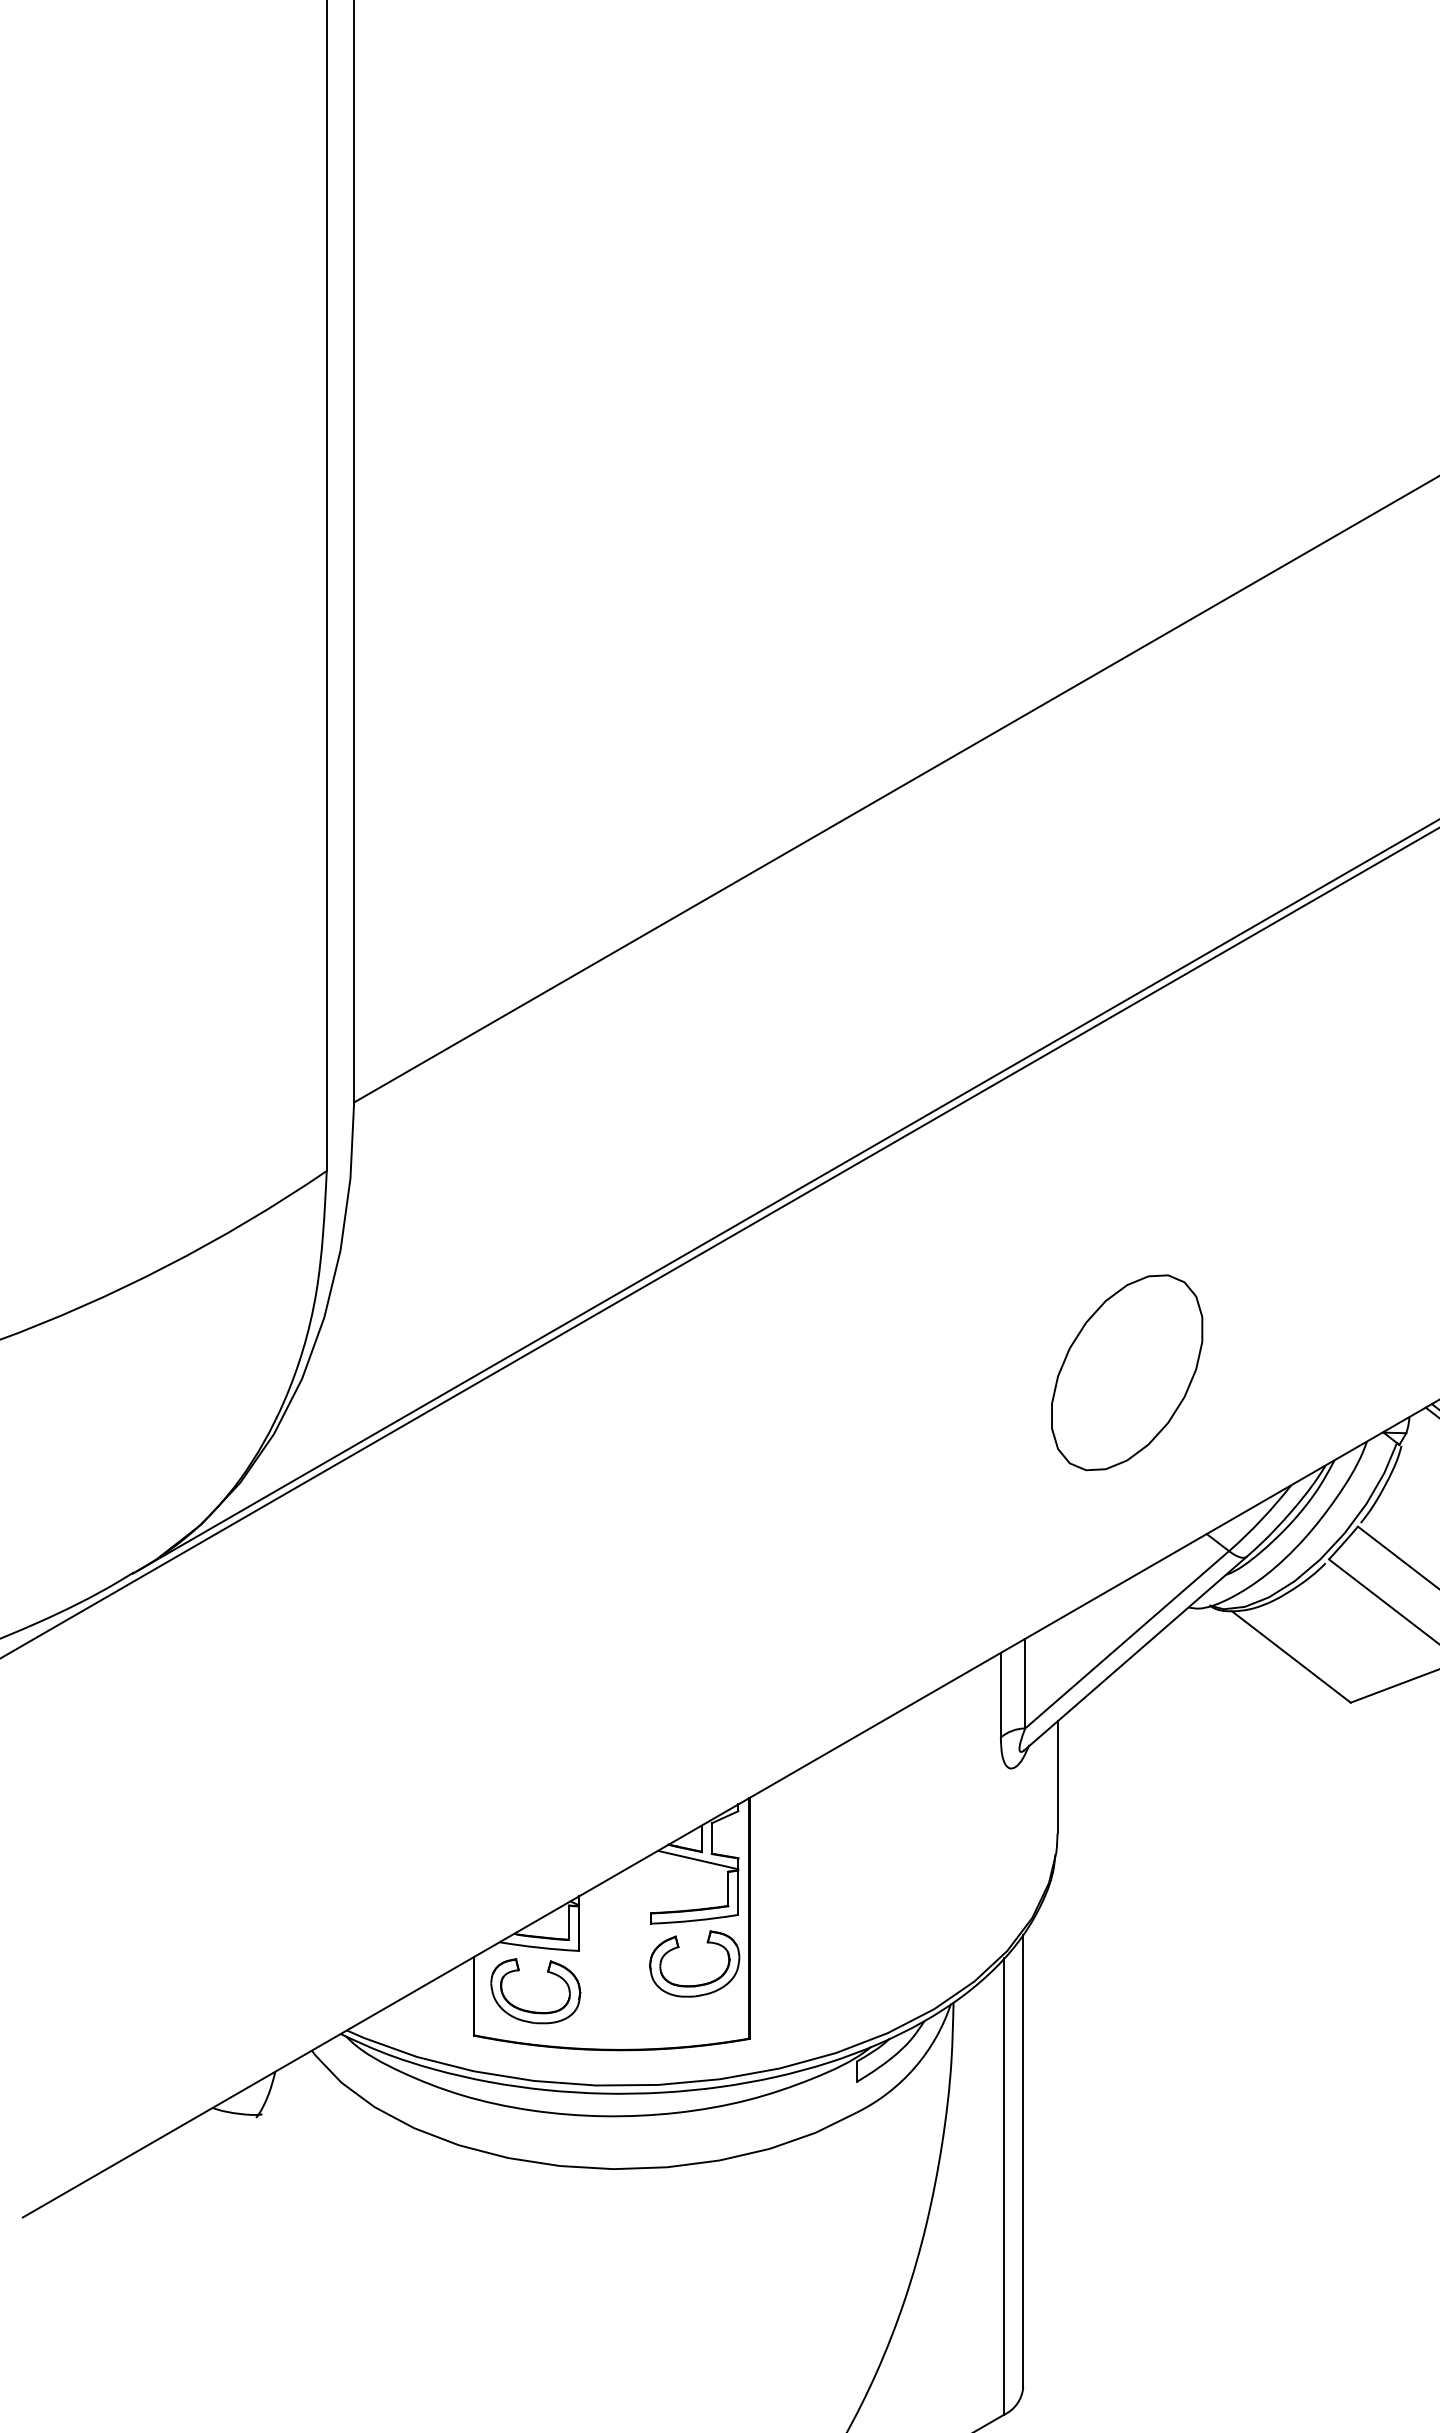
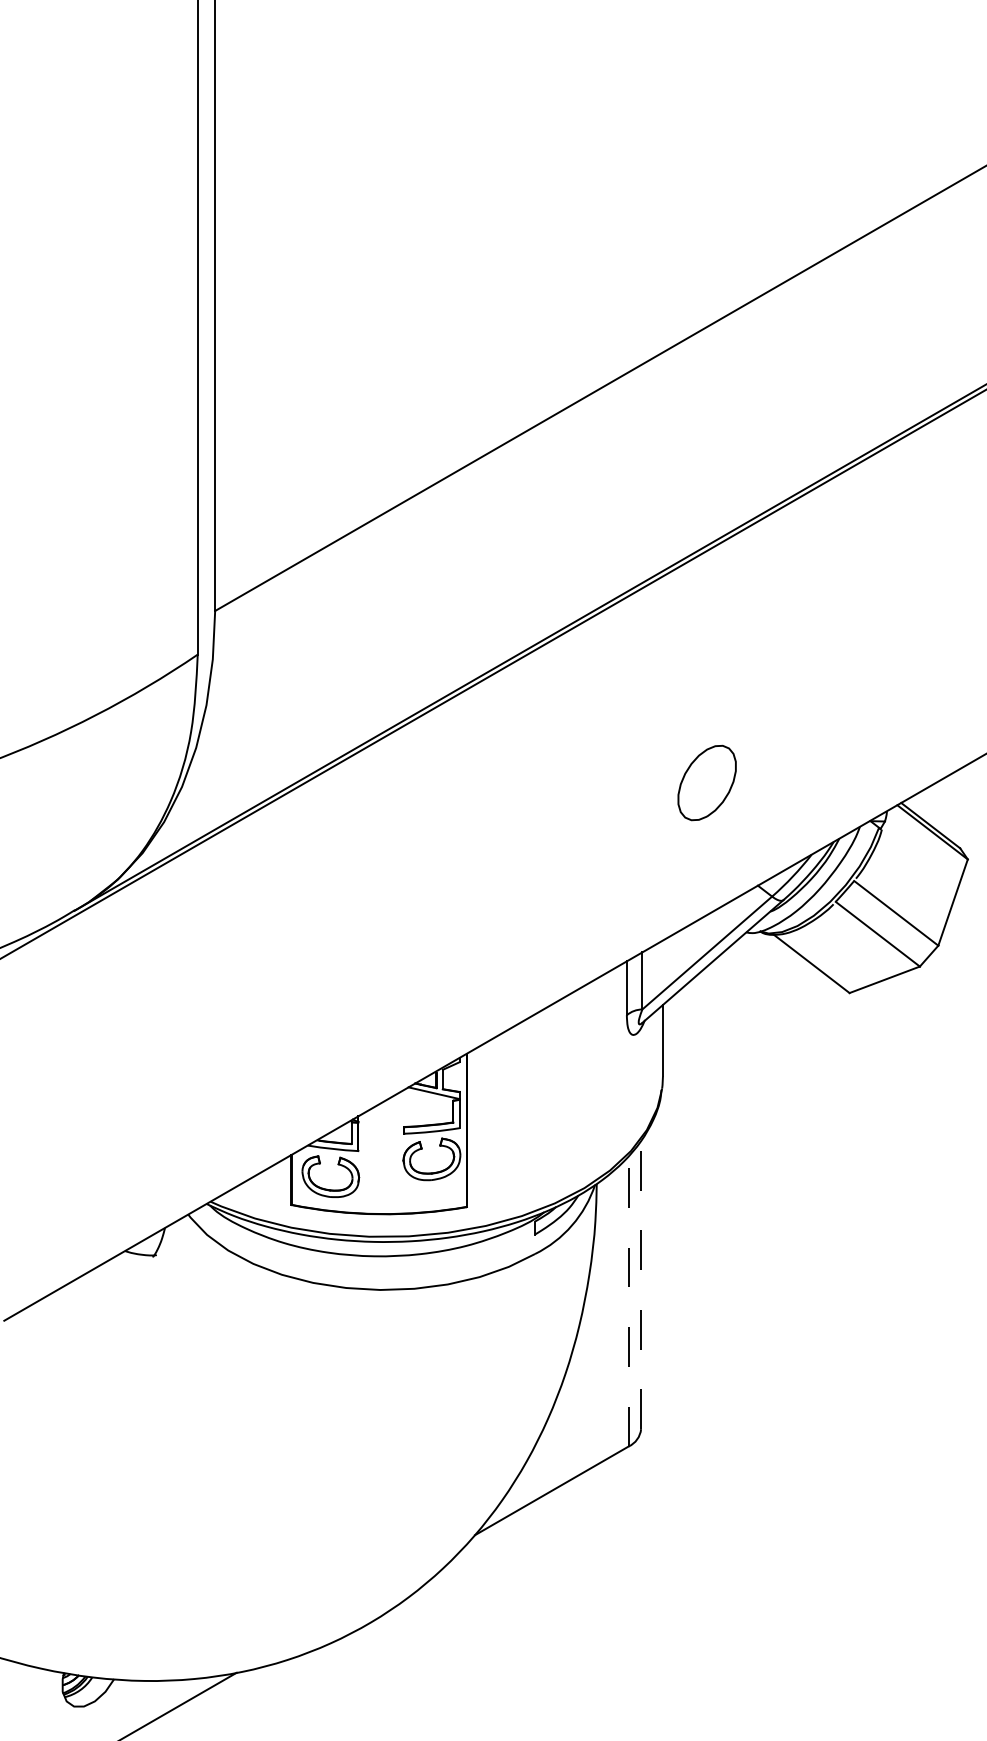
part: (1125, 1371) -> (706, 782), size x0.6
line: (1023, 2160) -> (641, 1284), solid -> dashed
line: (1003, 2185) -> (628, 1300), solid -> dashed

